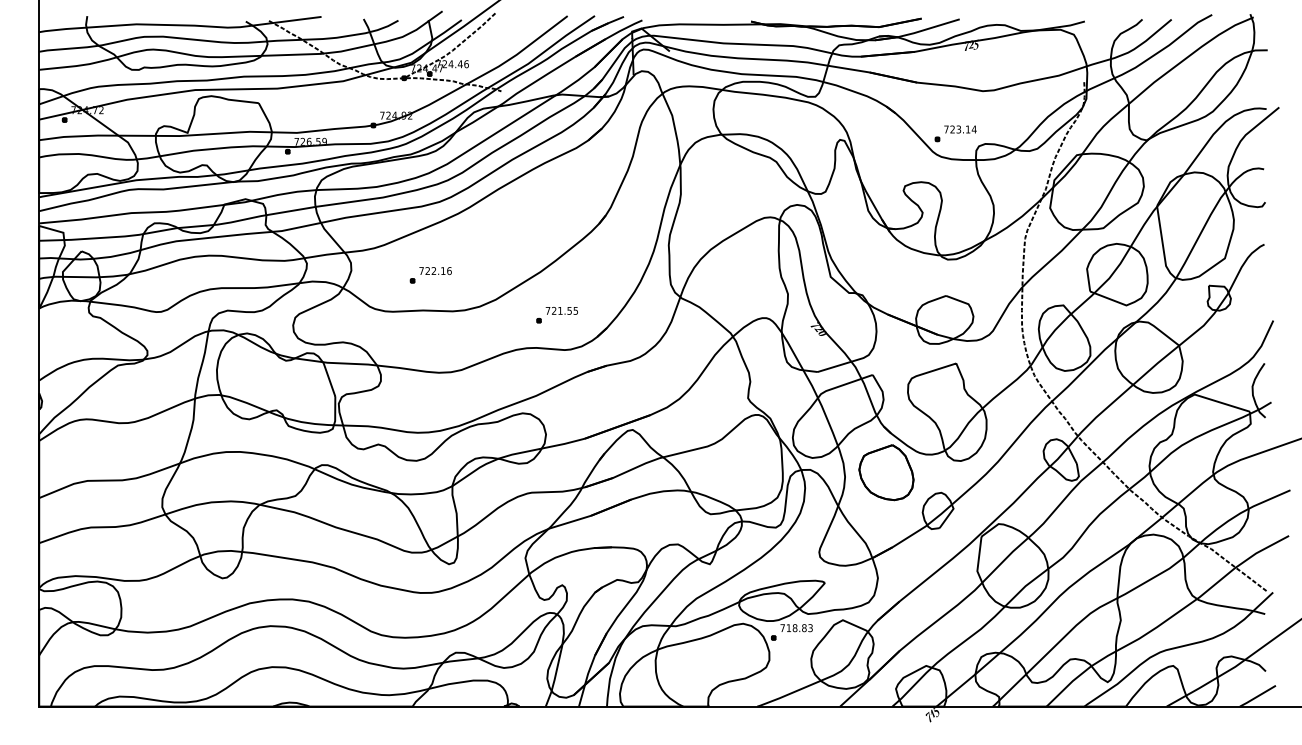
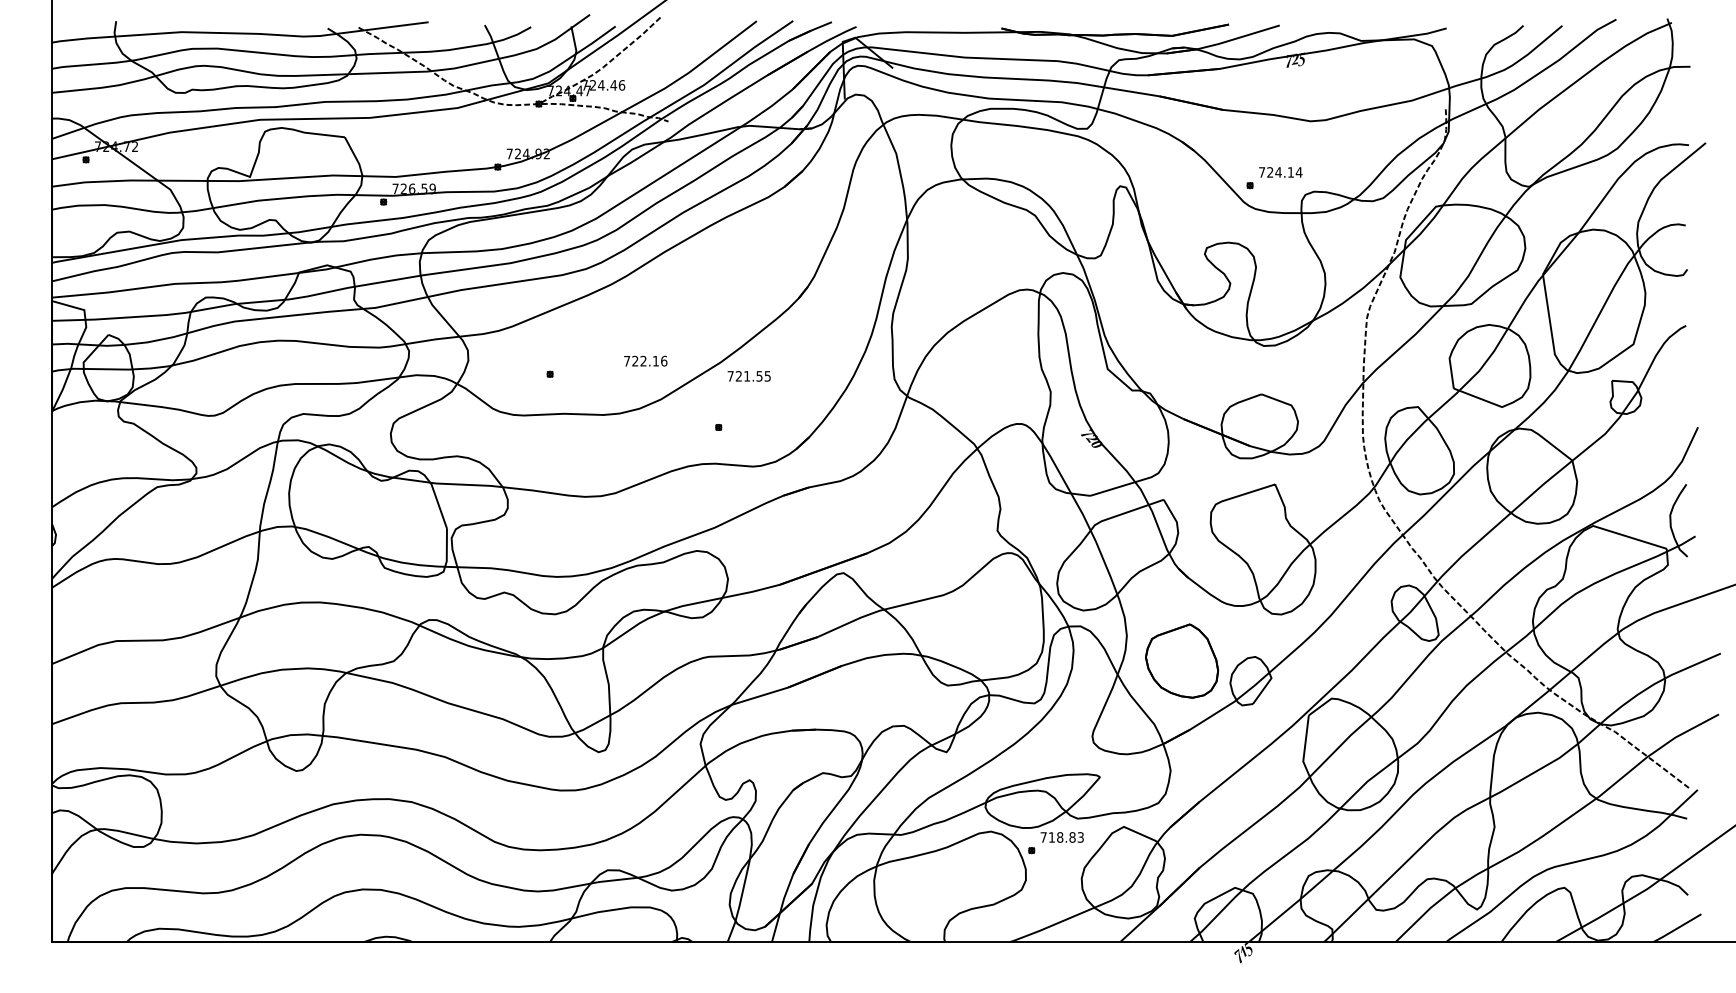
text: (958, 129) -> (1278, 172), 723.14 -> 724.14
text: (435, 270) -> (645, 360), moved
text: (561, 311) -> (748, 376), moved
part: (886, 472) -> (1182, 660), moved

